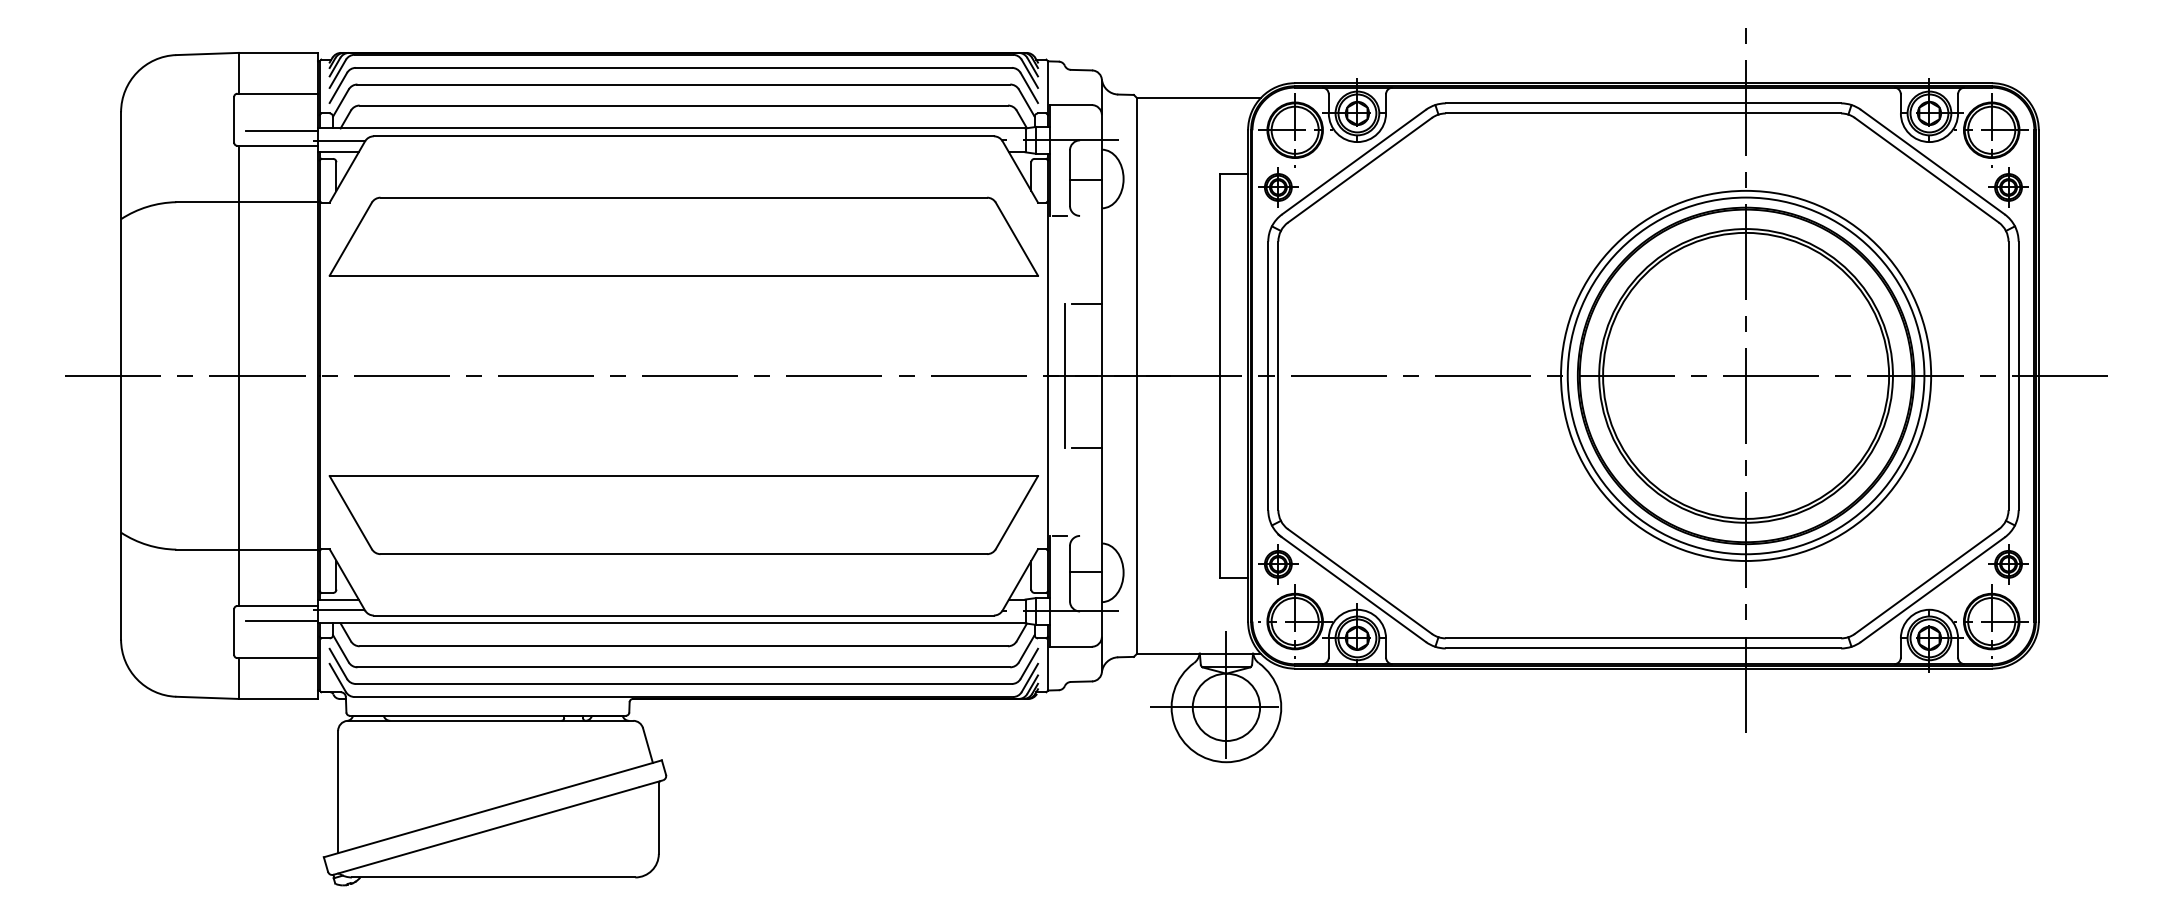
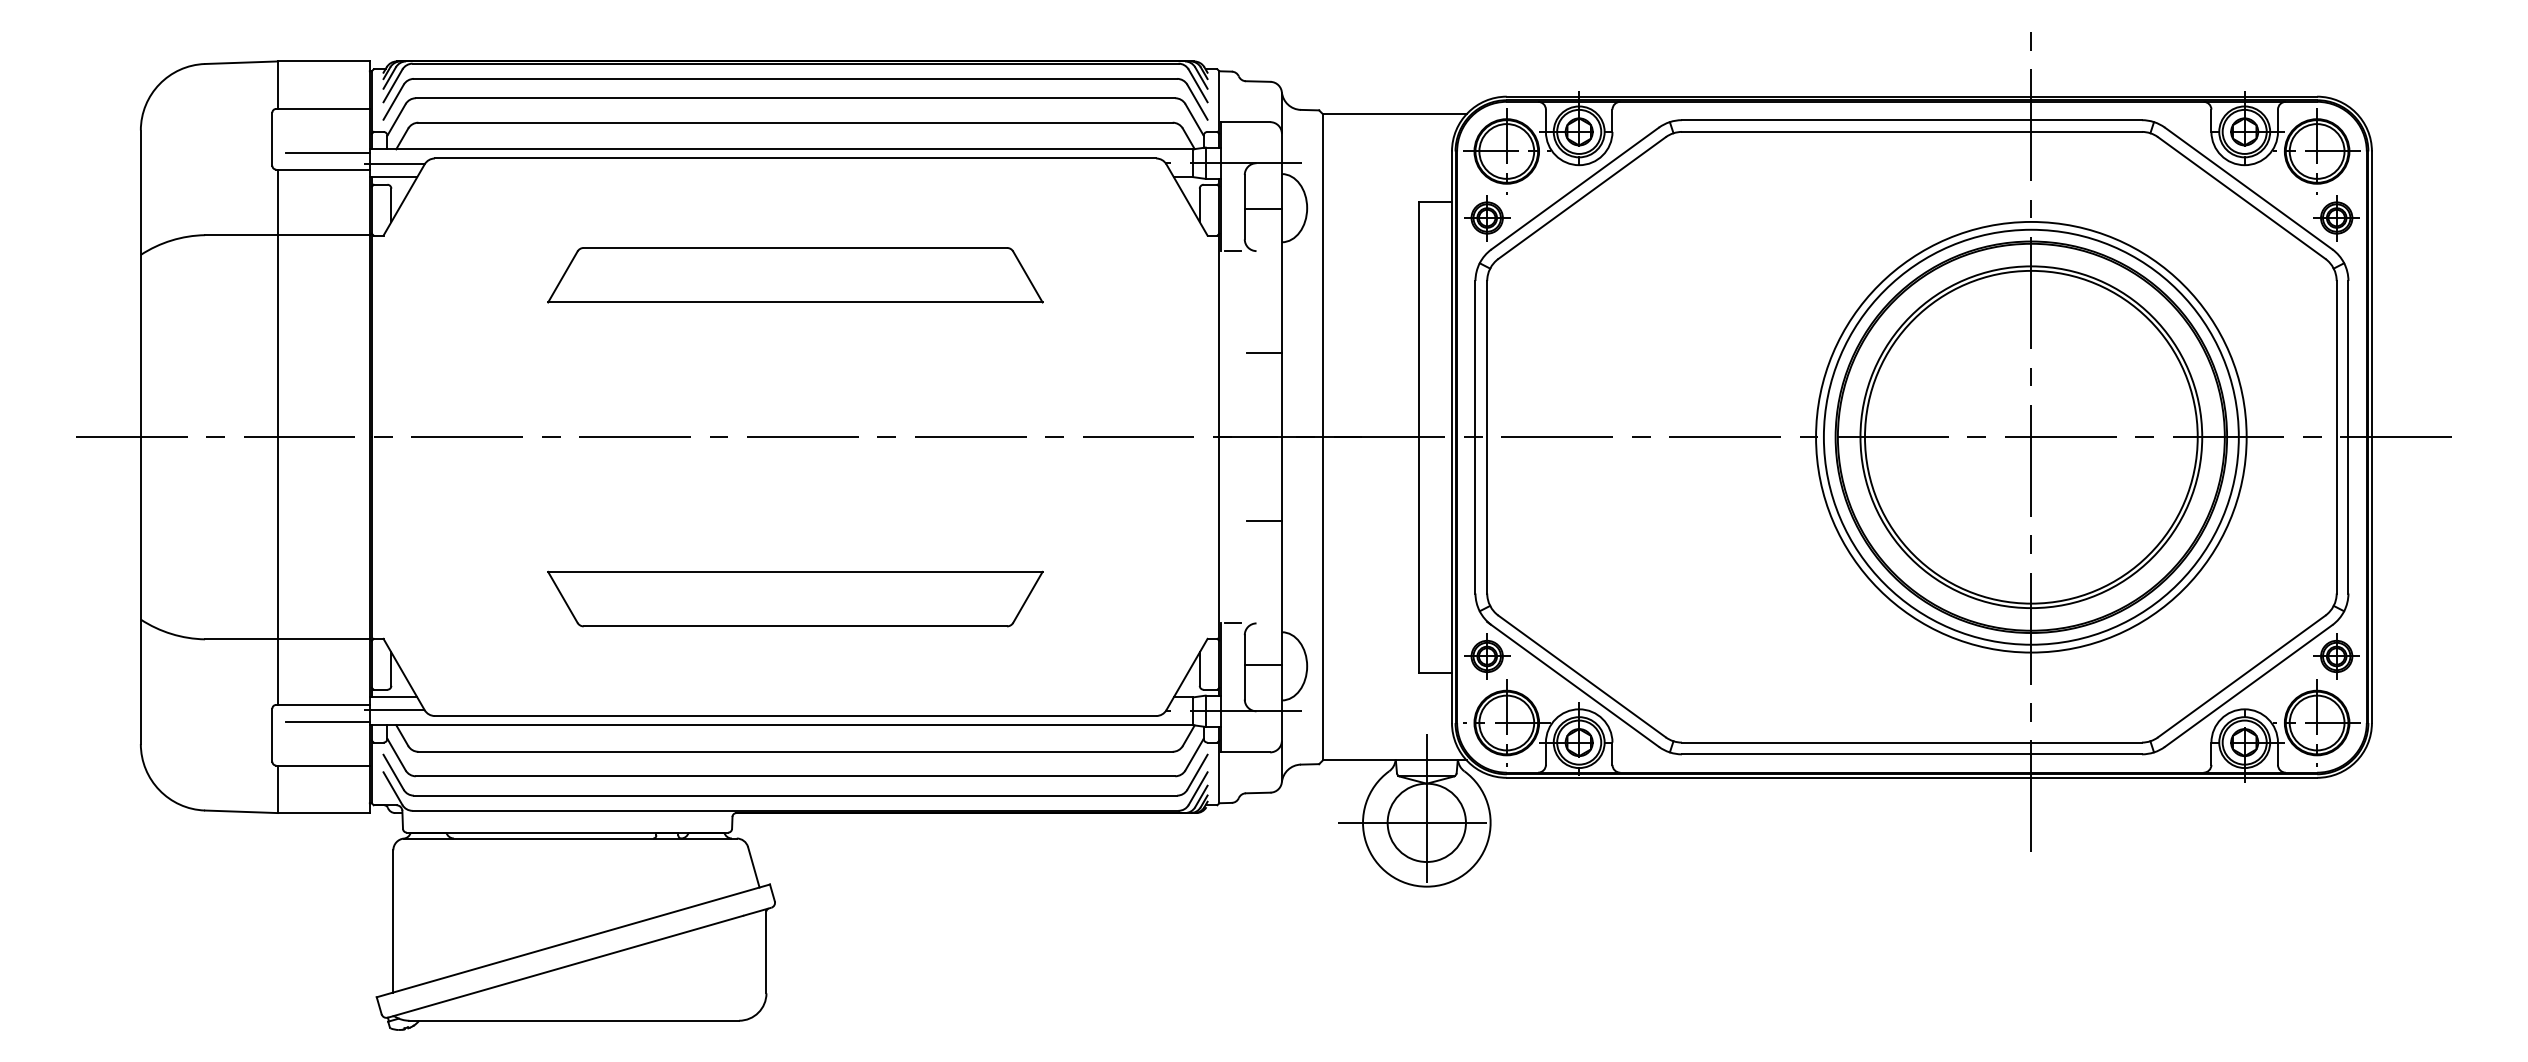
part: (683, 236) -> (795, 275), size x0.6
line: (1064, 375) -> (1238, 436), removed
part: (683, 514) -> (795, 598), size x0.6

